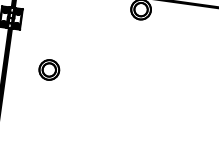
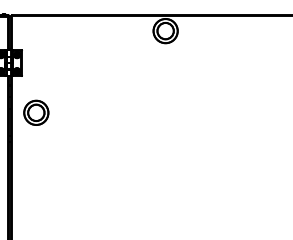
part: (49, 69) -> (36, 112), moved

